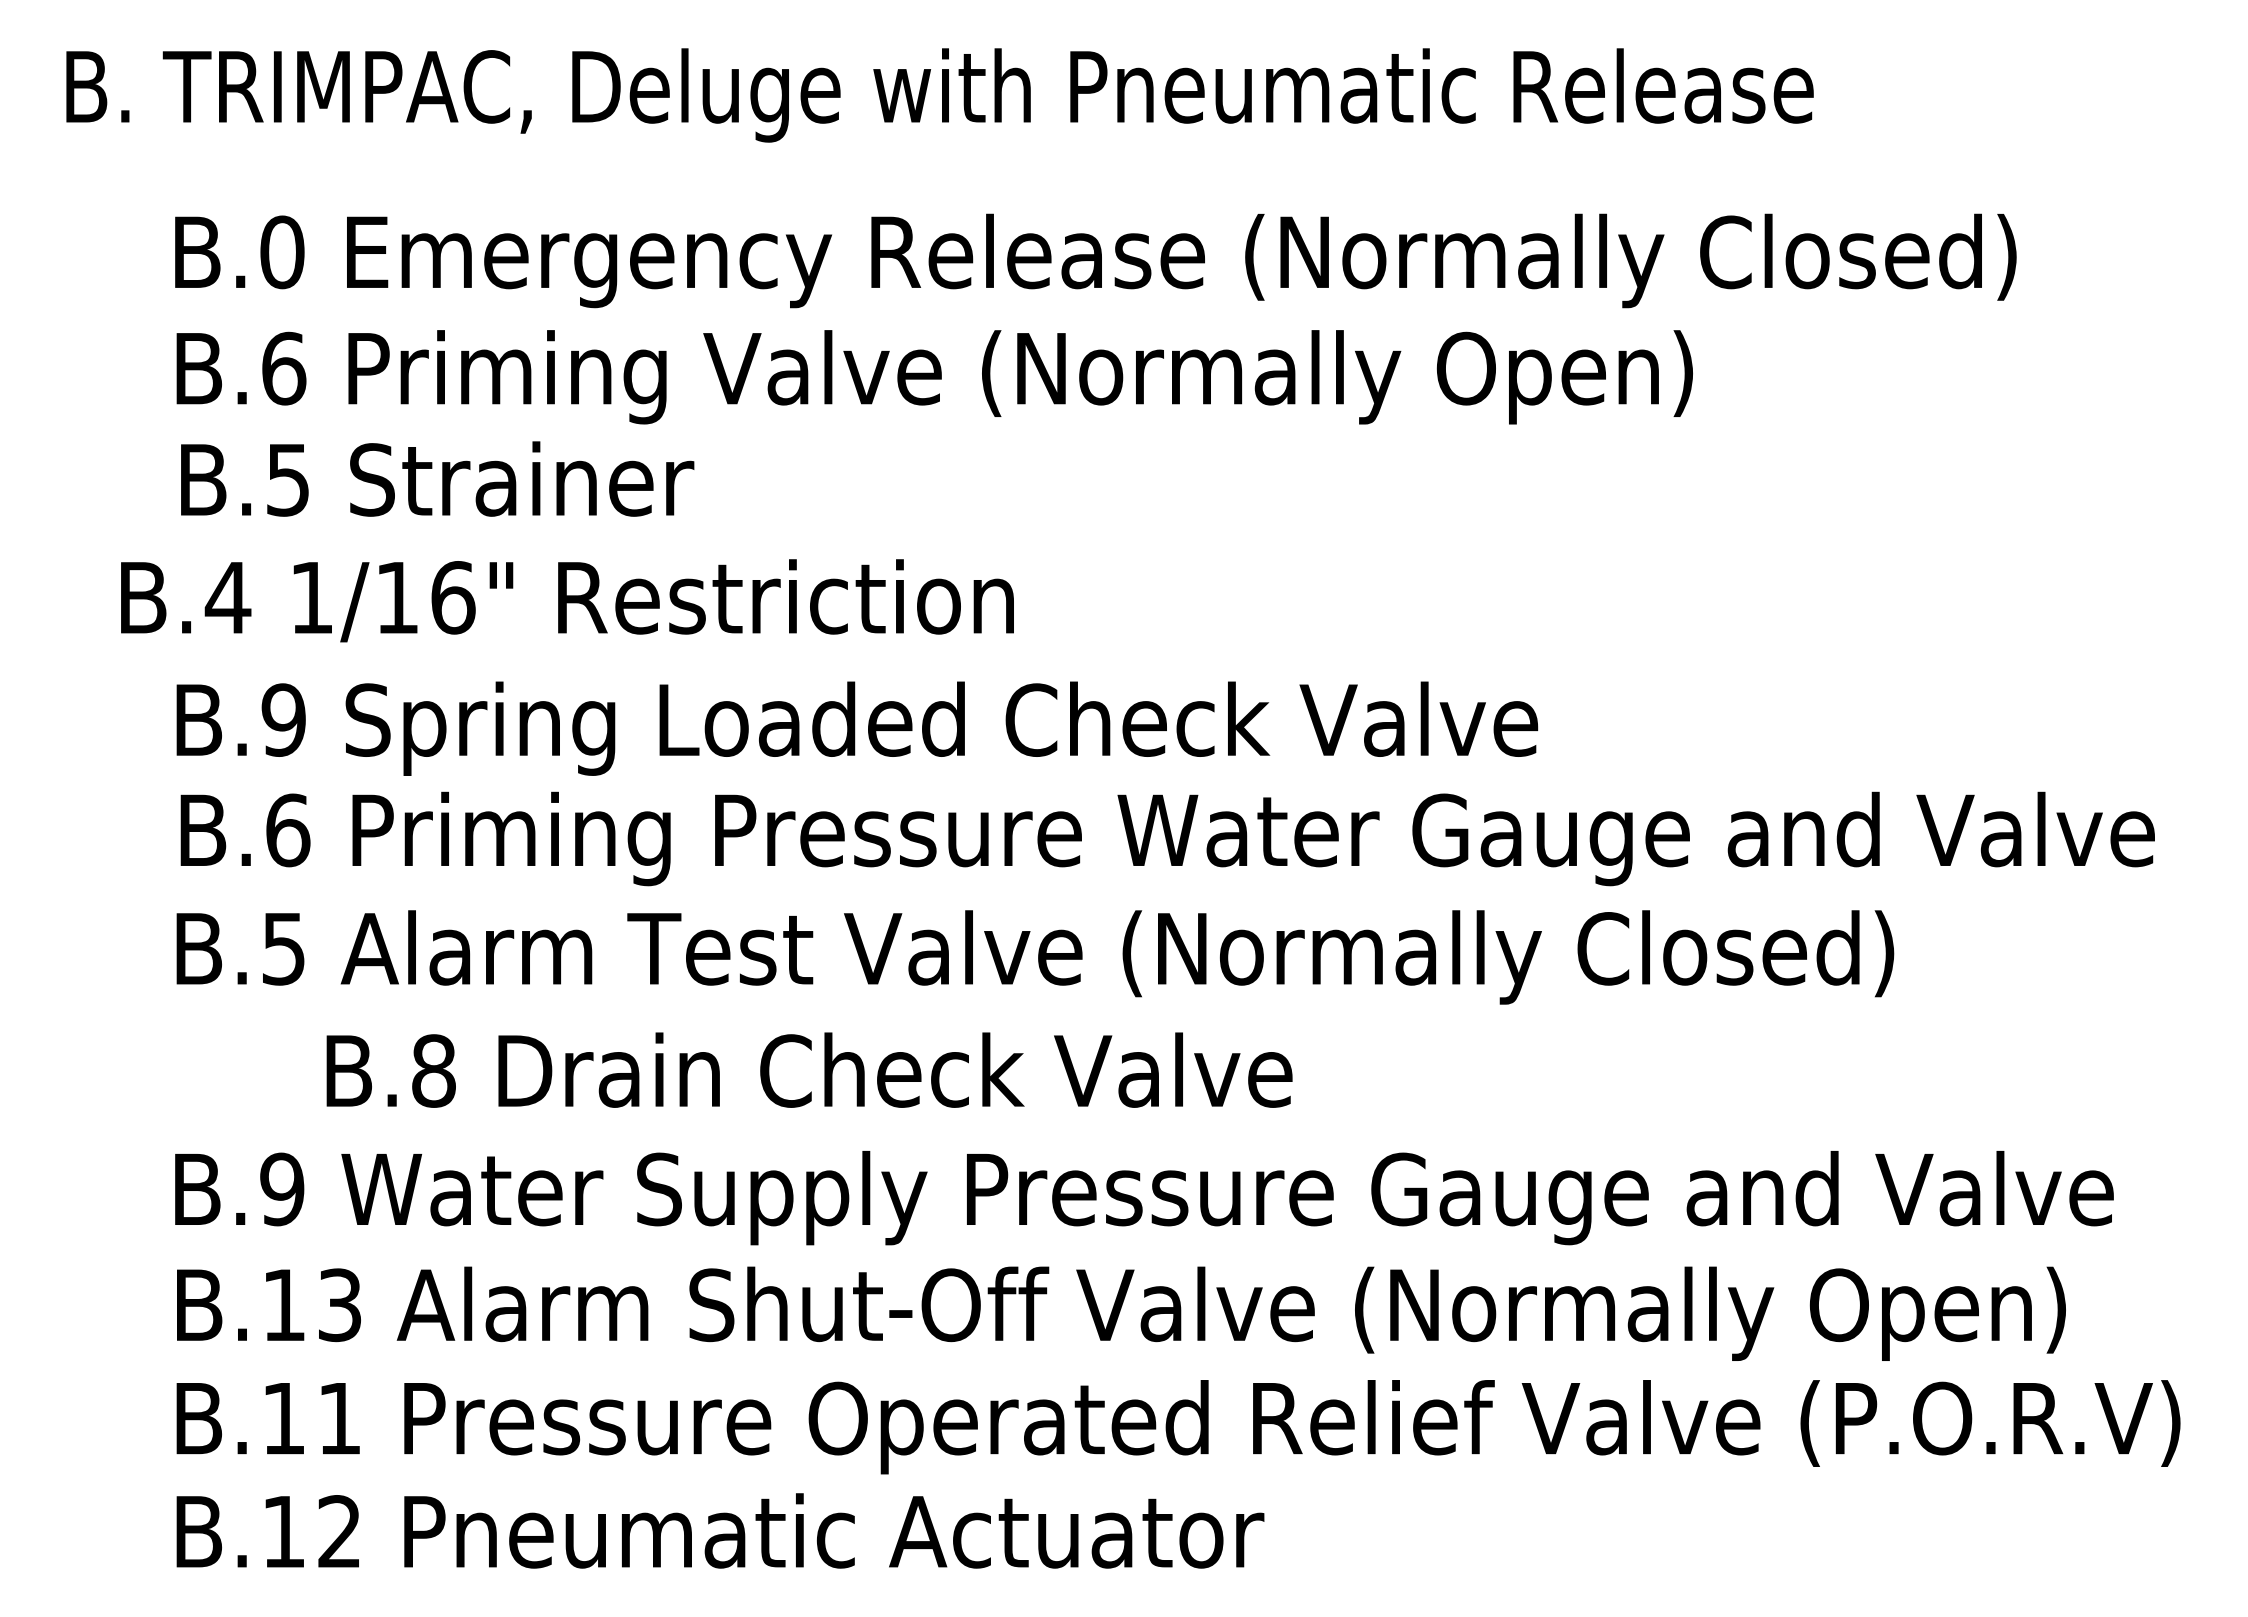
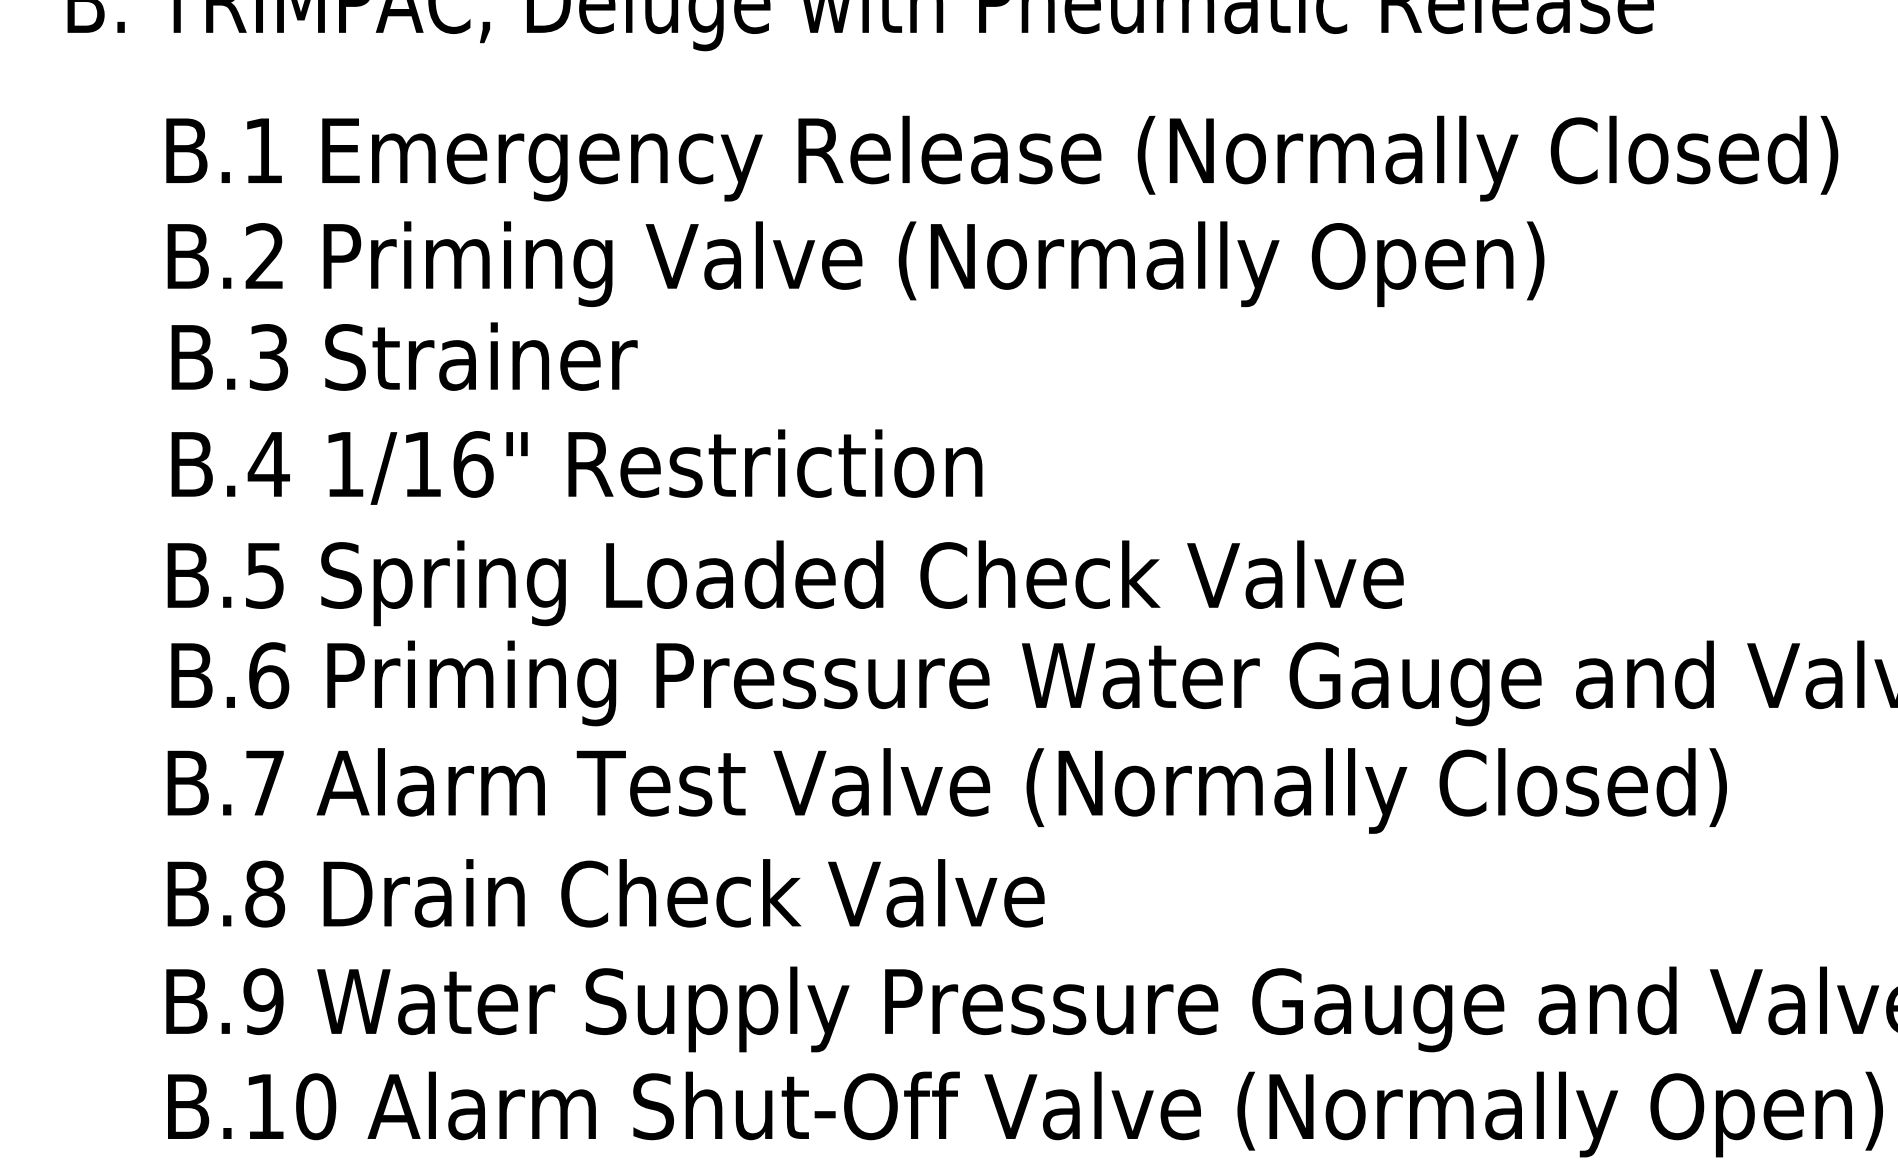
text: (282, 252) -> (263, 150), B.0 -> B.1
text: (284, 368) -> (265, 256), B.6 -> B.2
text: (288, 479) -> (269, 357), B.5 -> B.3
text: (567, 600) -> (576, 466), moved
text: (283, 719) -> (264, 574), B.9 -> B.5
text: (283, 949) -> (264, 783), B.5 -> B.7
text: (809, 1069) -> (606, 892), moved
text: (340, 1305) -> (316, 1106), B.13 -> B.10

